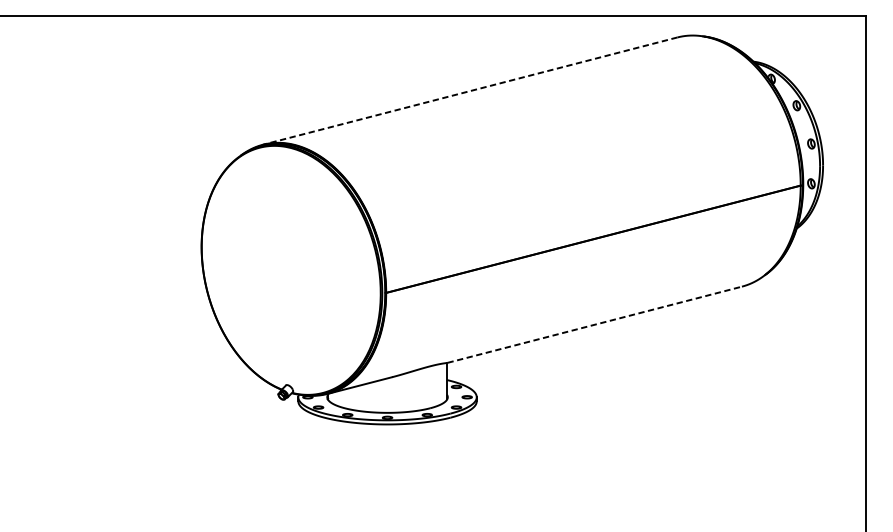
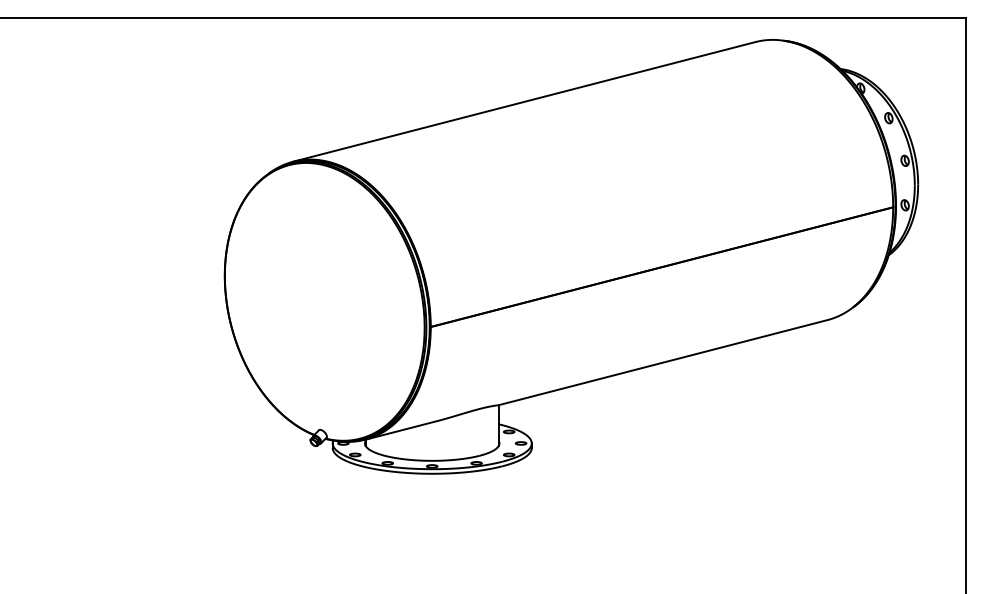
line: (470, 90) -> (524, 101), dashed -> solid
line: (594, 324) -> (663, 362), dashed -> solid

